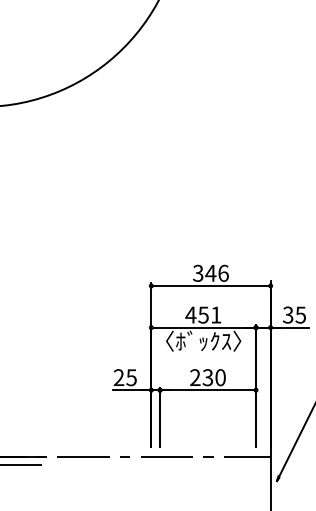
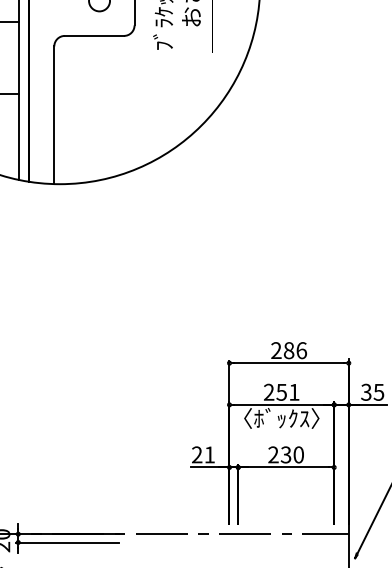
text: (204, 273) -> (282, 350), 346 -> 286
text: (190, 314) -> (268, 391), 451 -> 251
text: (131, 377) -> (209, 454), 25 -> 21

